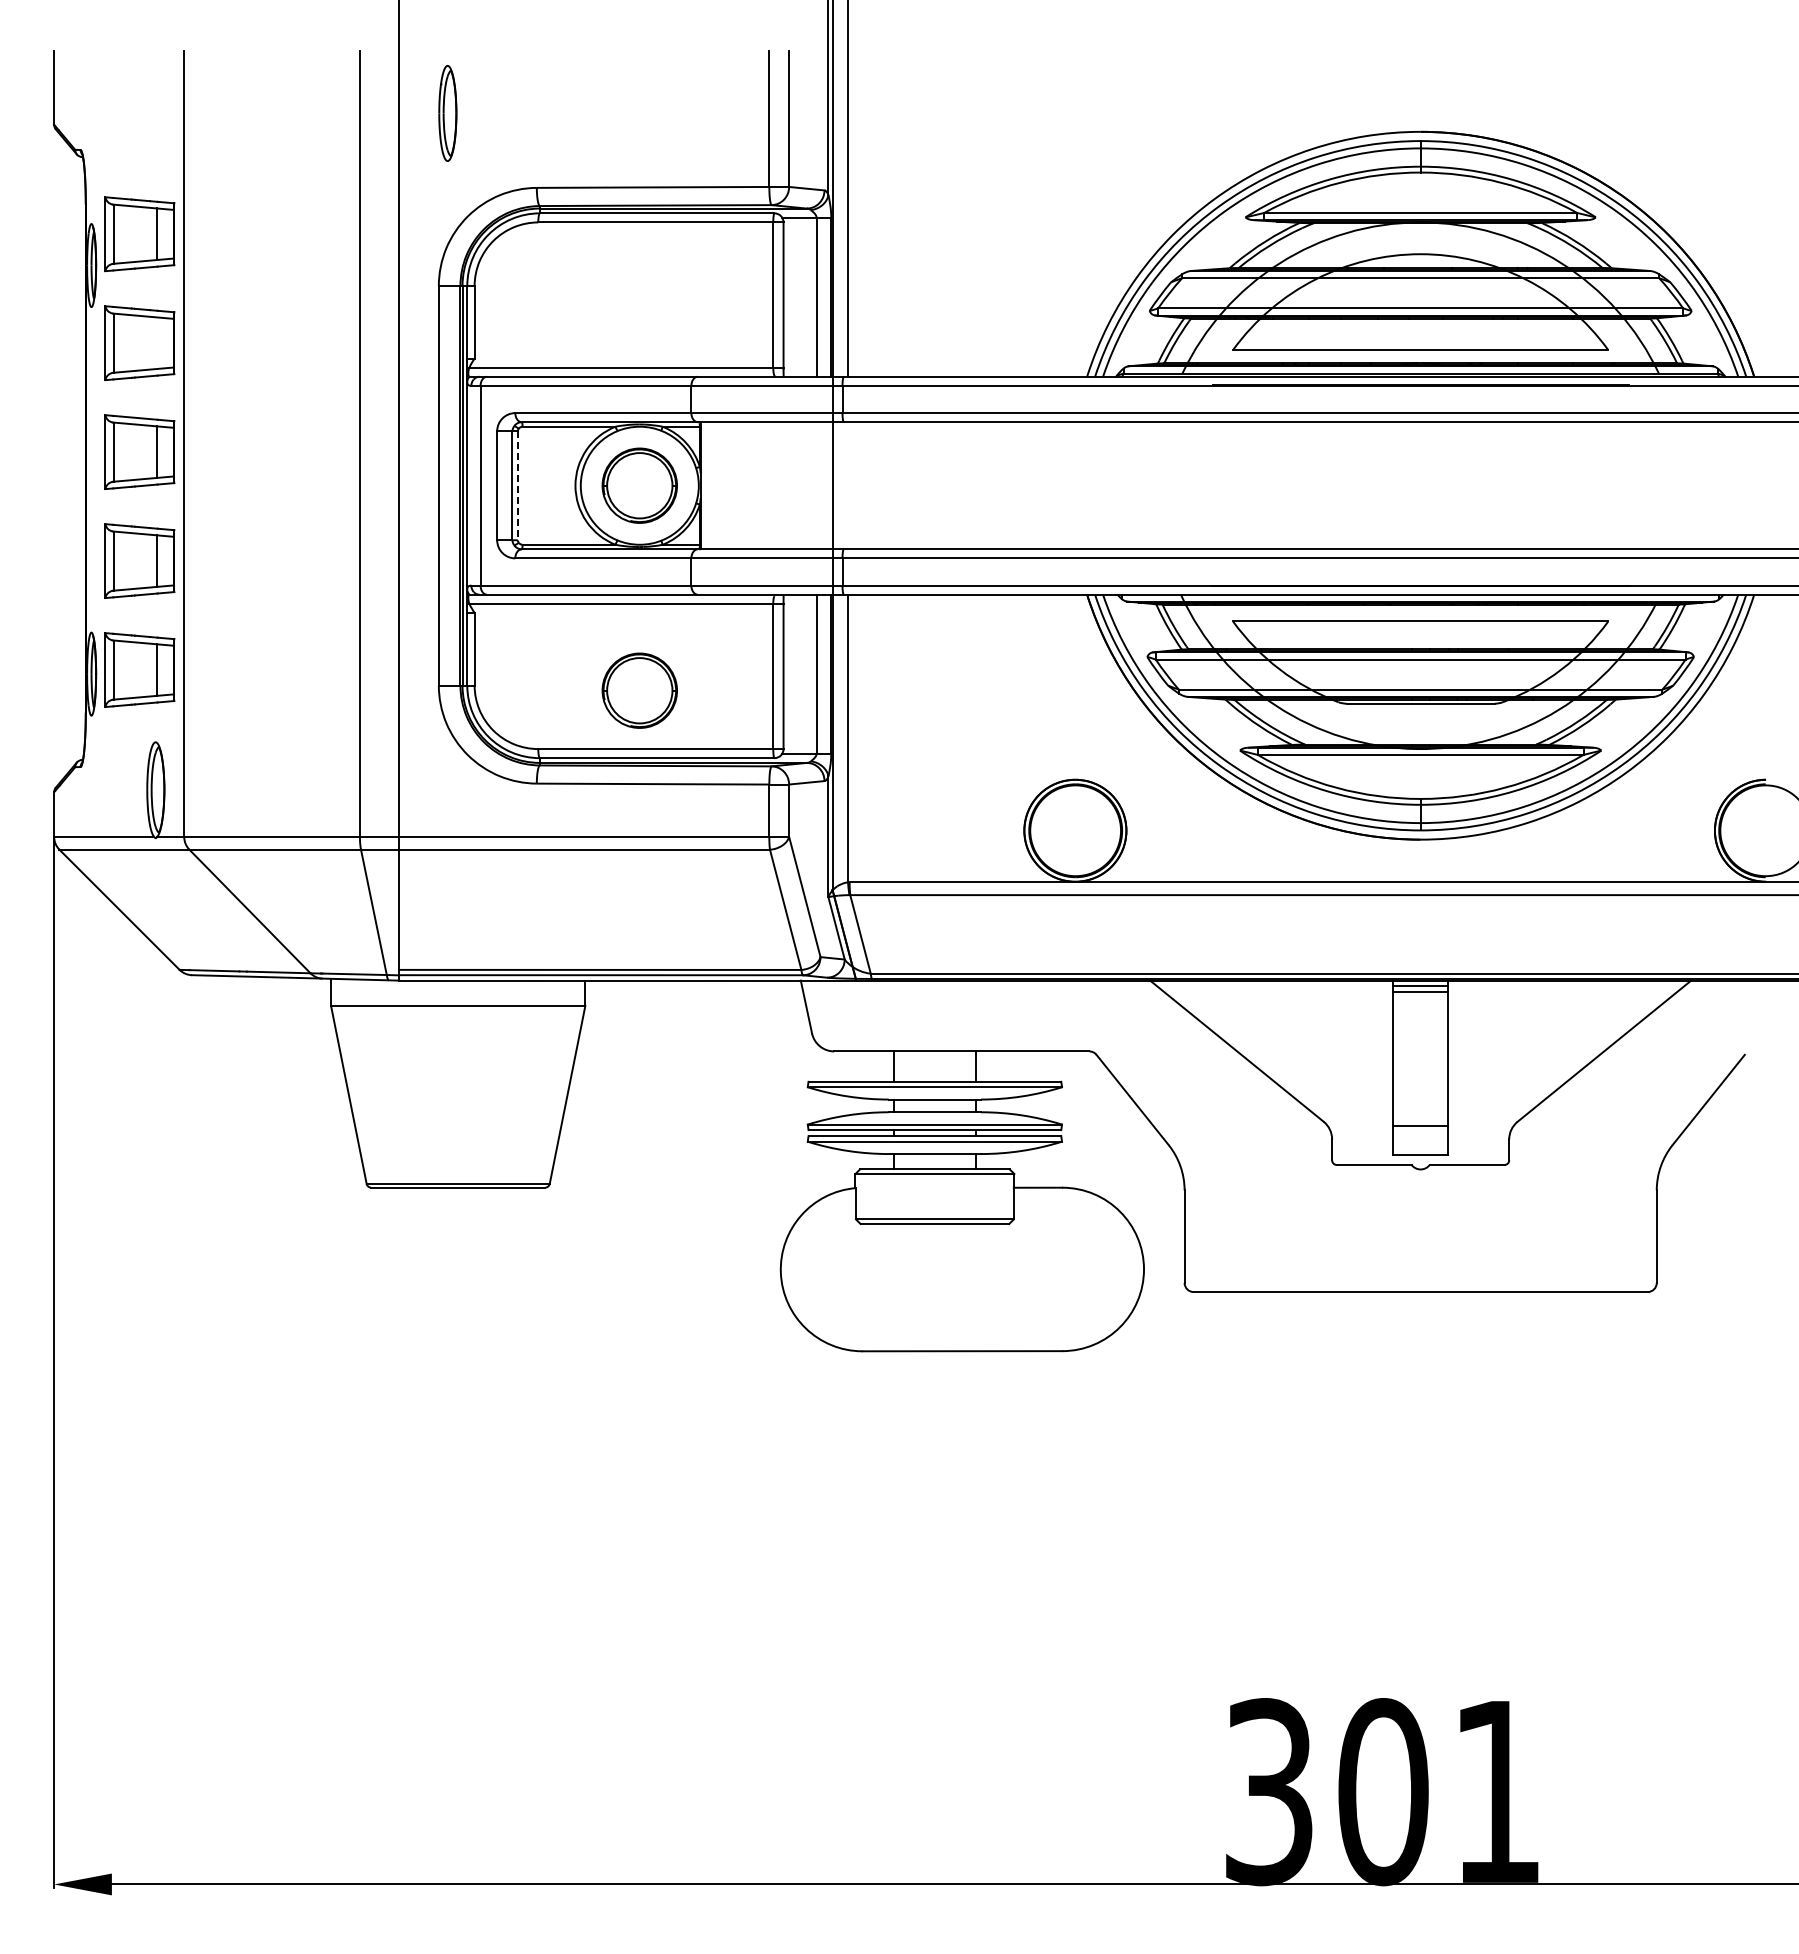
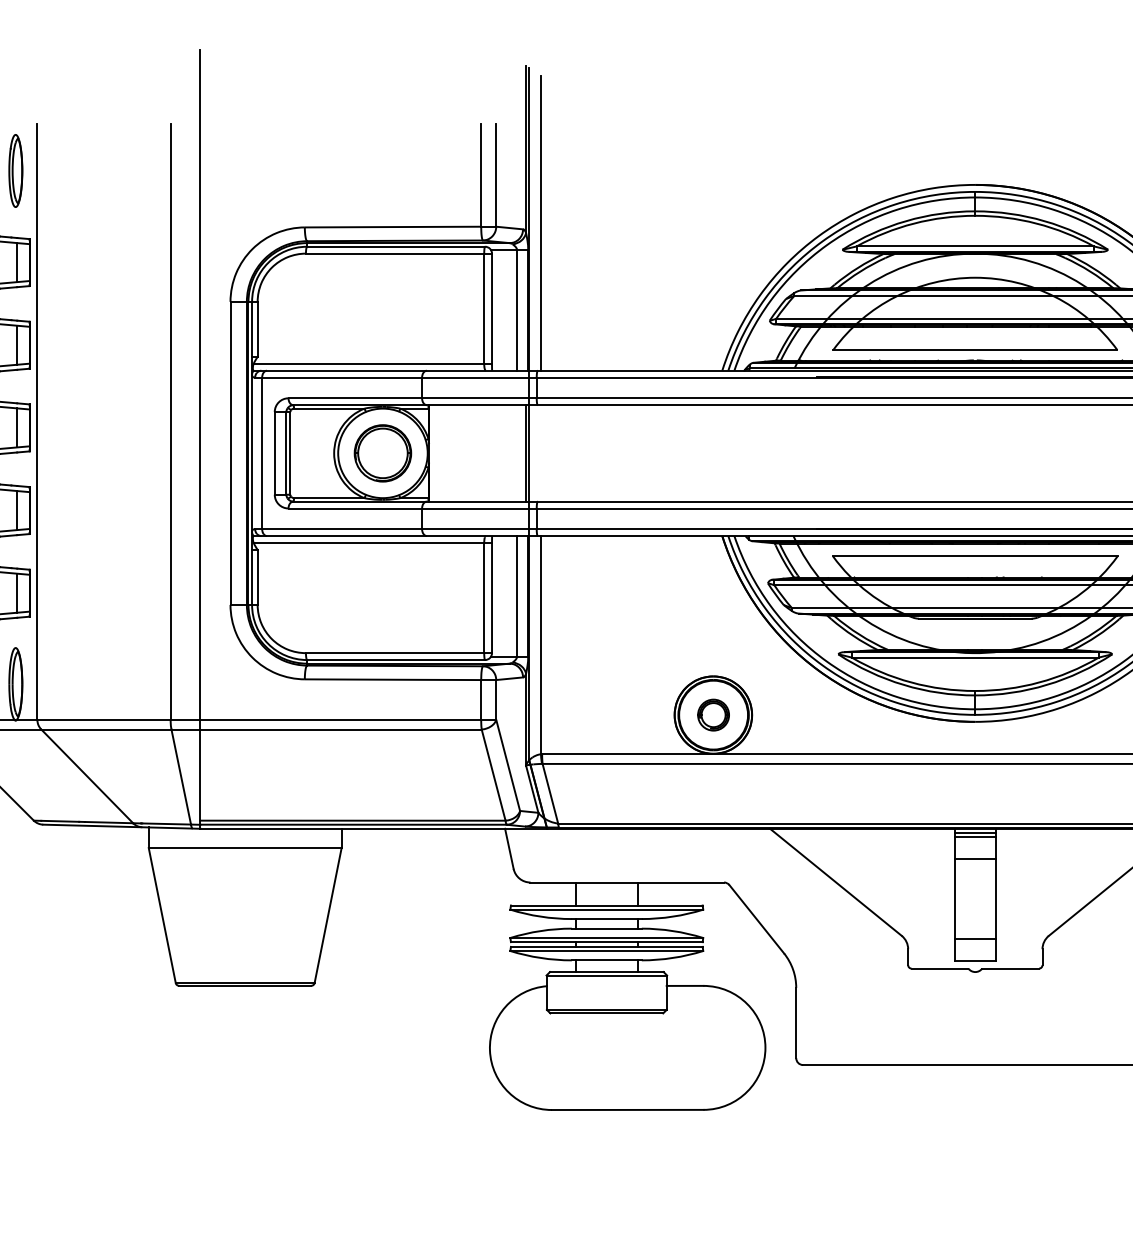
part: (447, 113) -> (15, 171), moved
line: (157, 342) -> (17, 344), added
line: (828, 485) -> (526, 453), added
line: (517, 486) -> (290, 453), dashed -> solid
part: (639, 690) -> (382, 608), removed
part: (1075, 830) -> (713, 714), added
line: (1420, 1020) -> (975, 859), added

